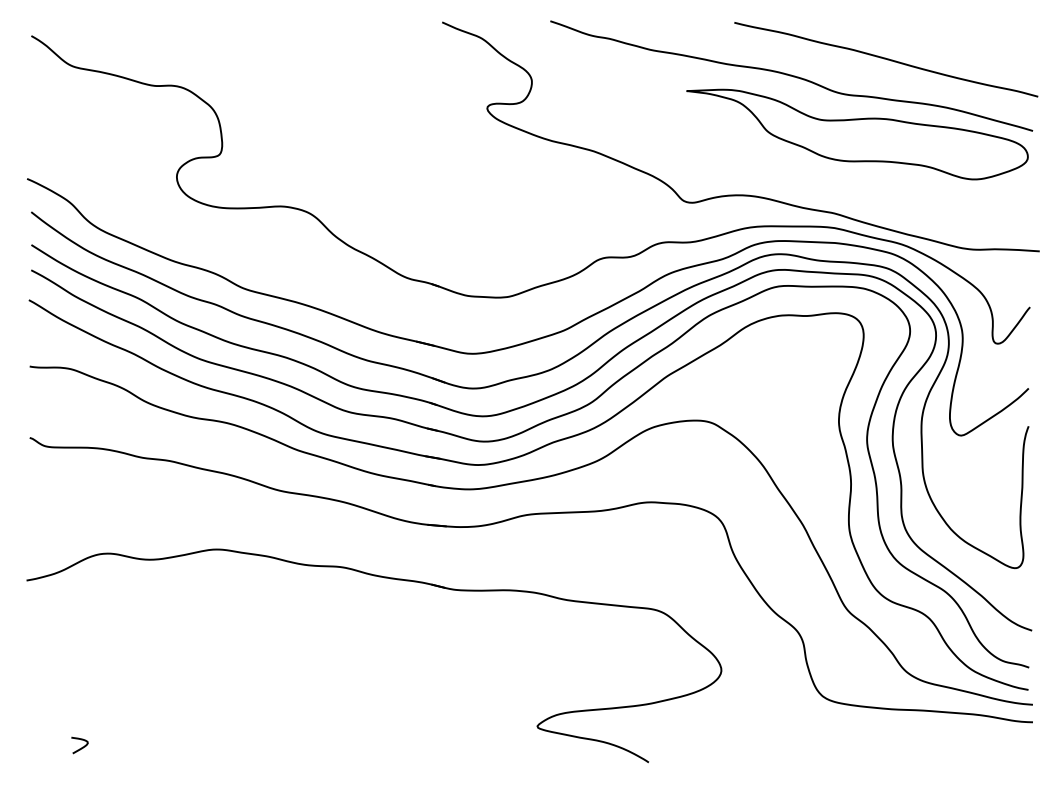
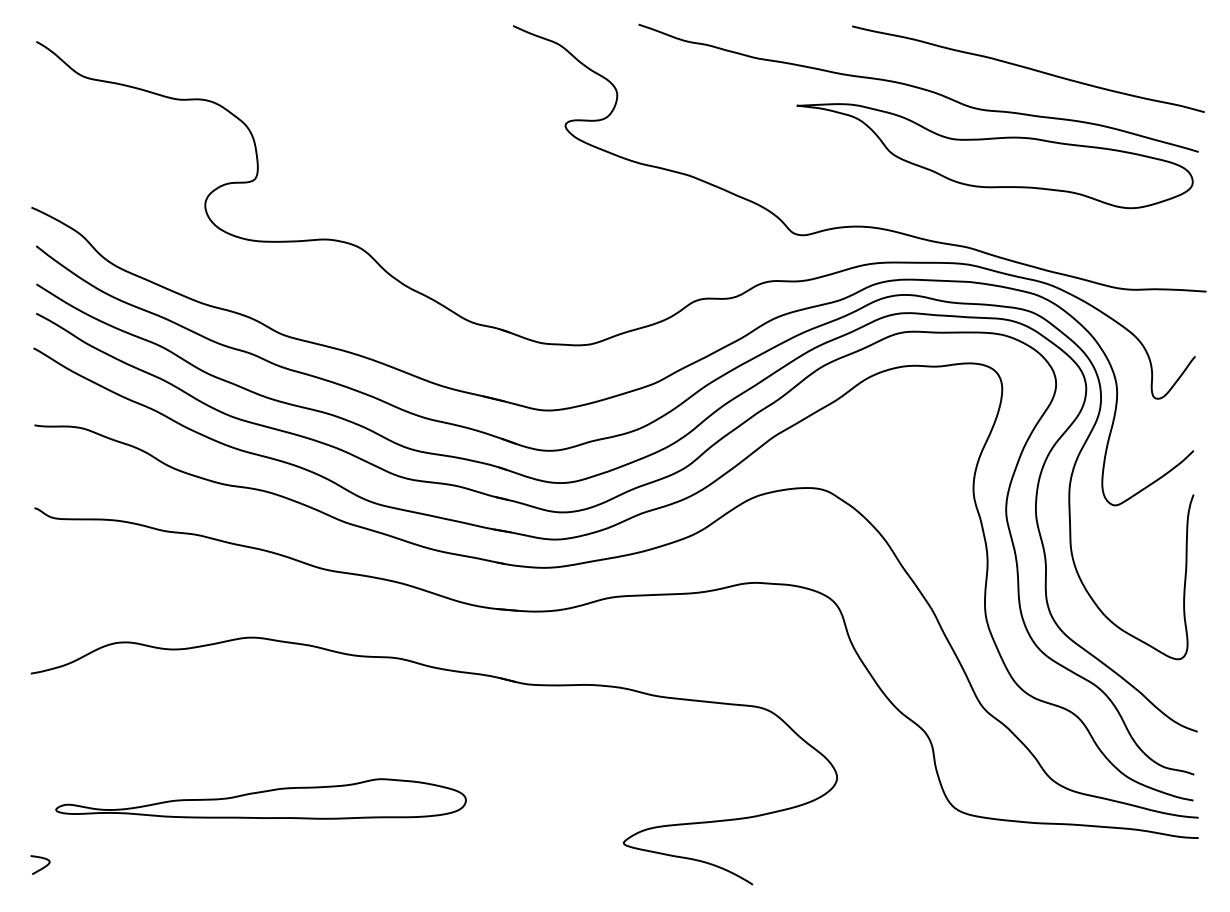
part: (224, 688) -> (260, 798), added
curve: (81, 747) -> (42, 867), moved

